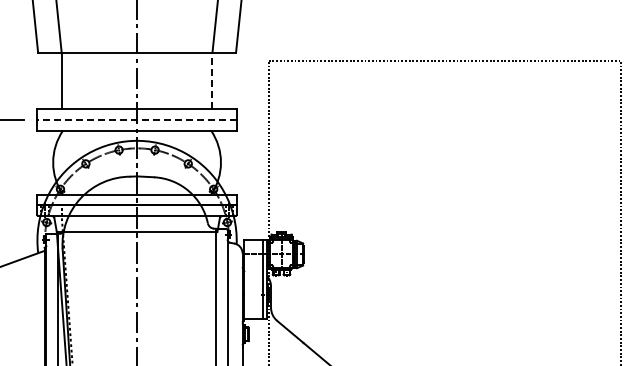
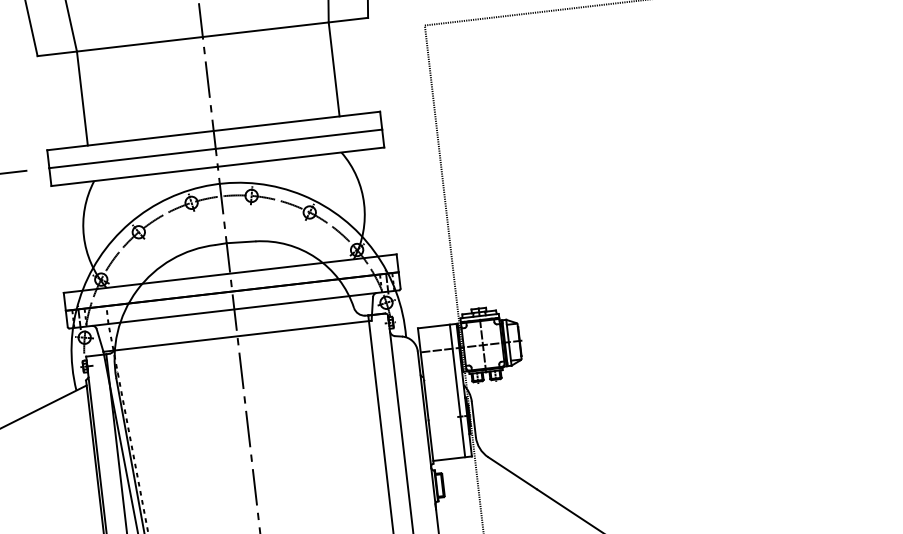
line: (212, 80) -> (334, 68), dashed -> solid
line: (137, 119) -> (216, 148), dashed -> solid

